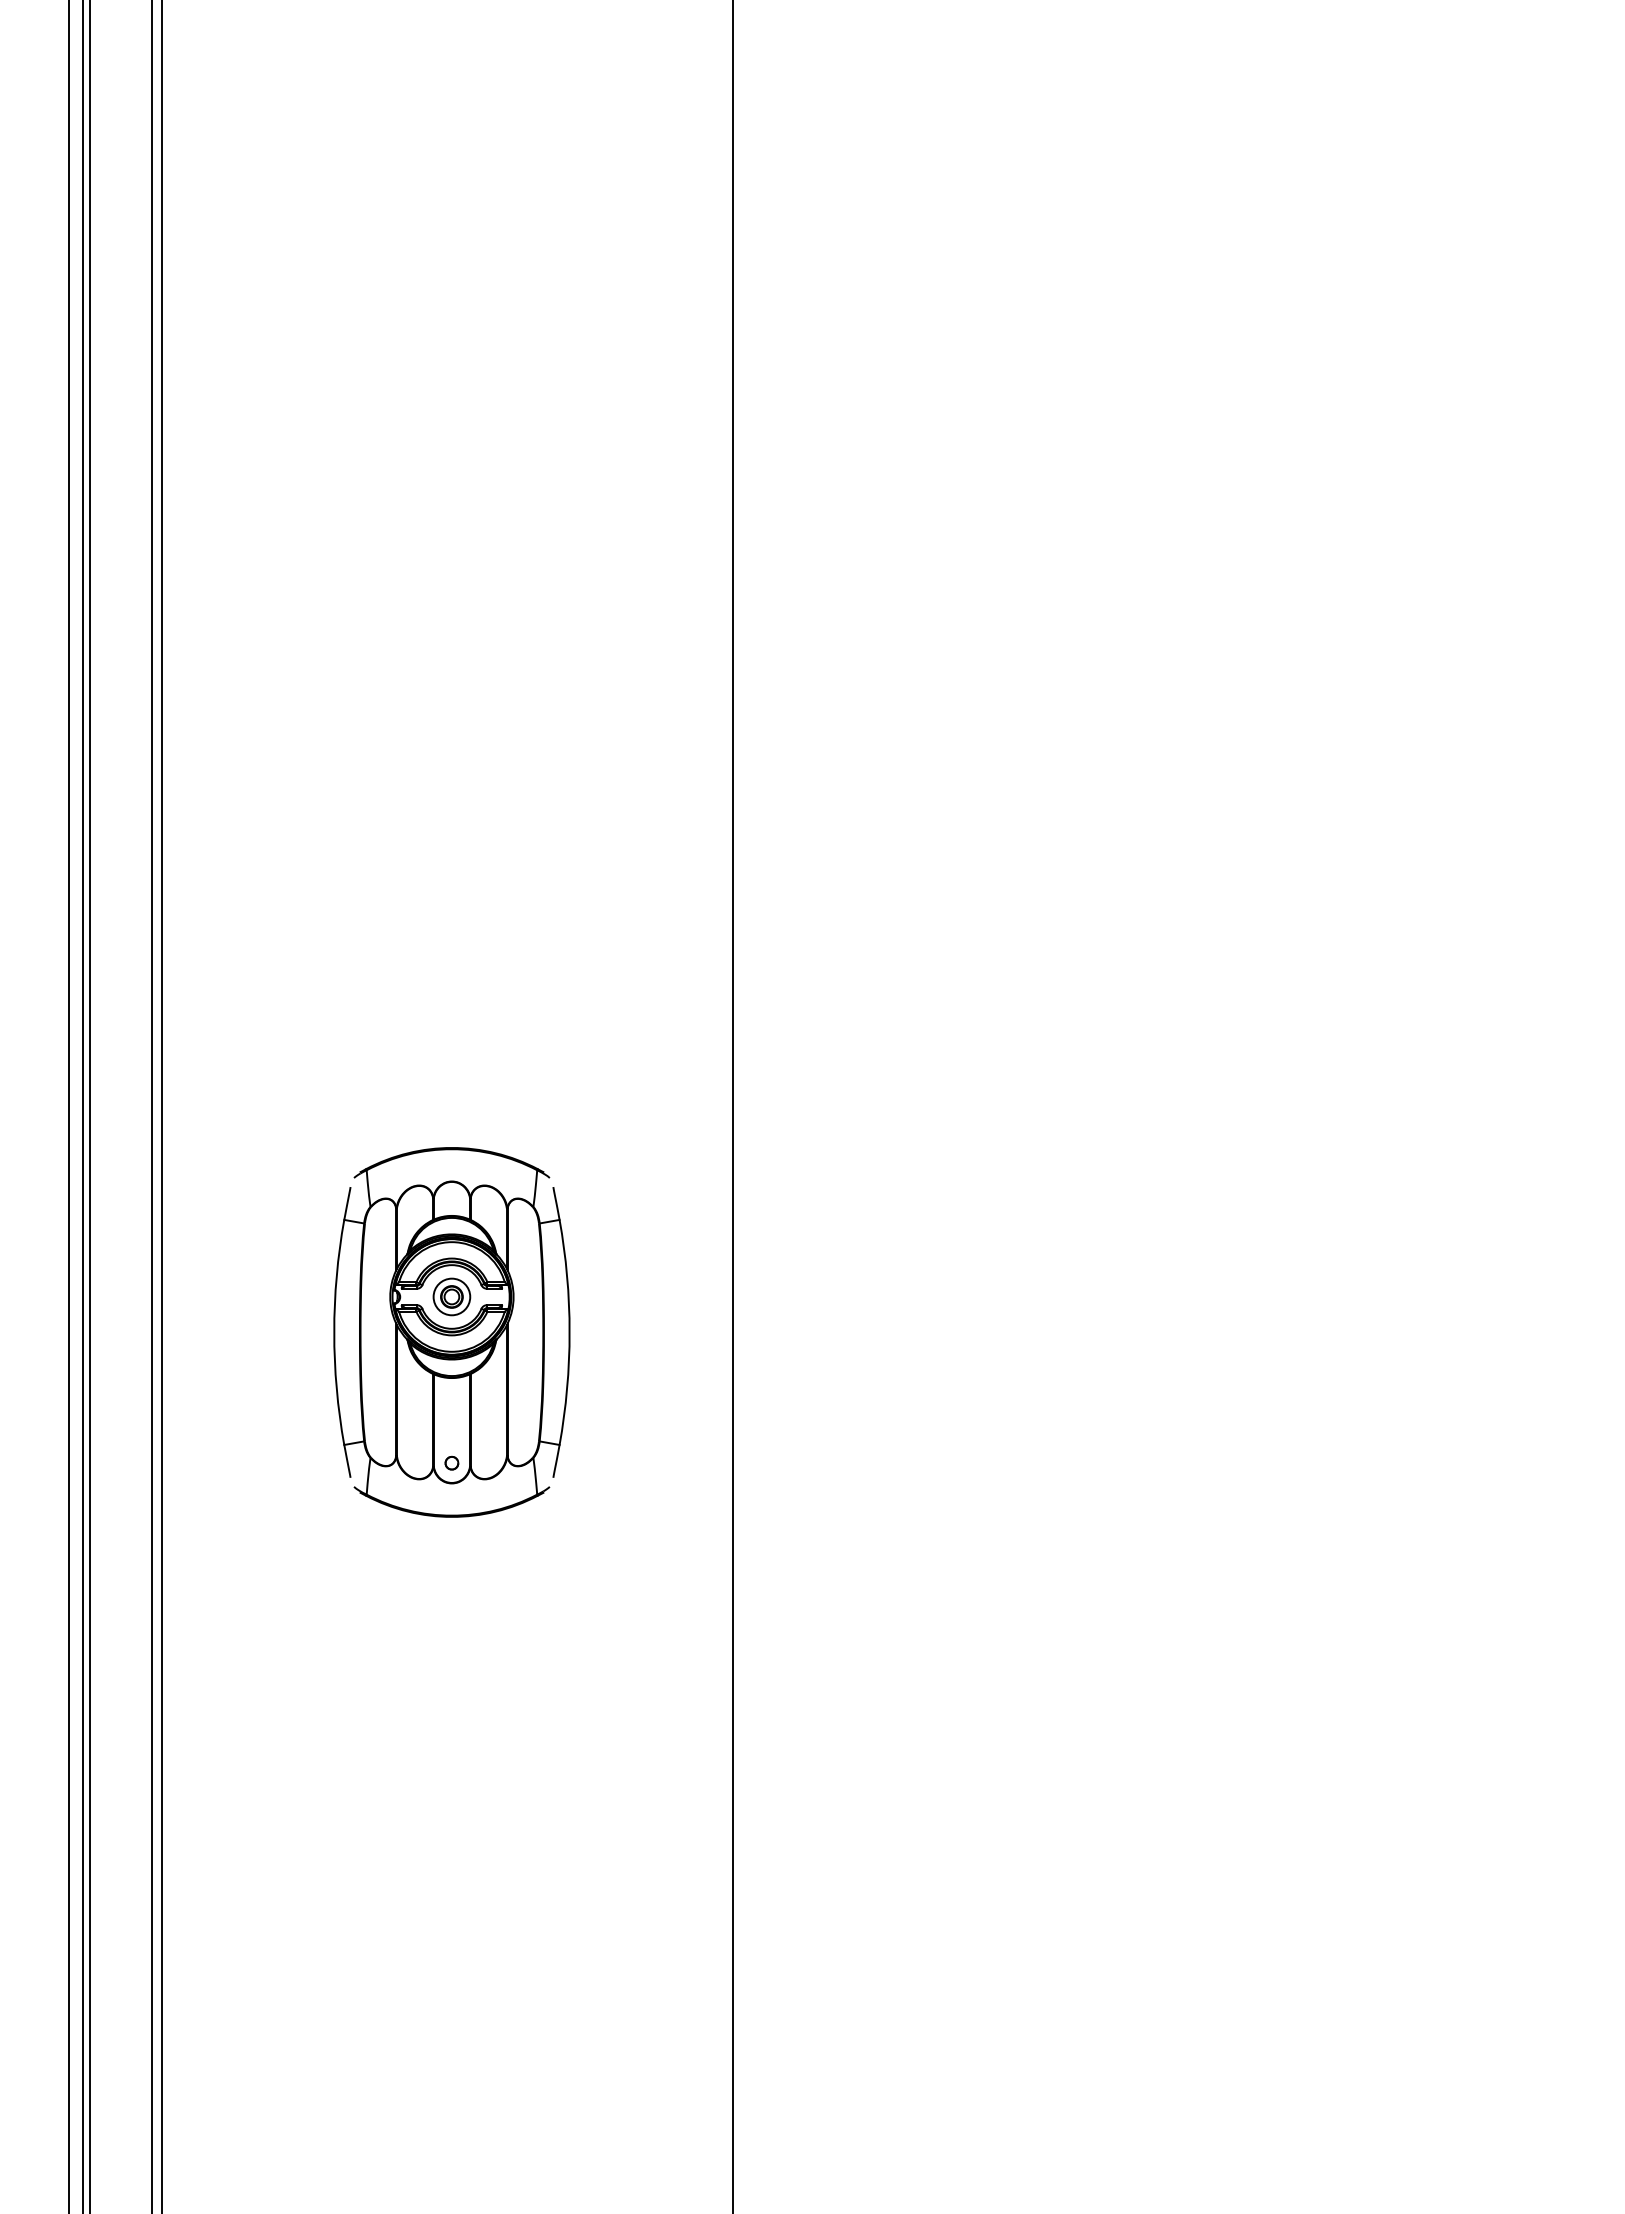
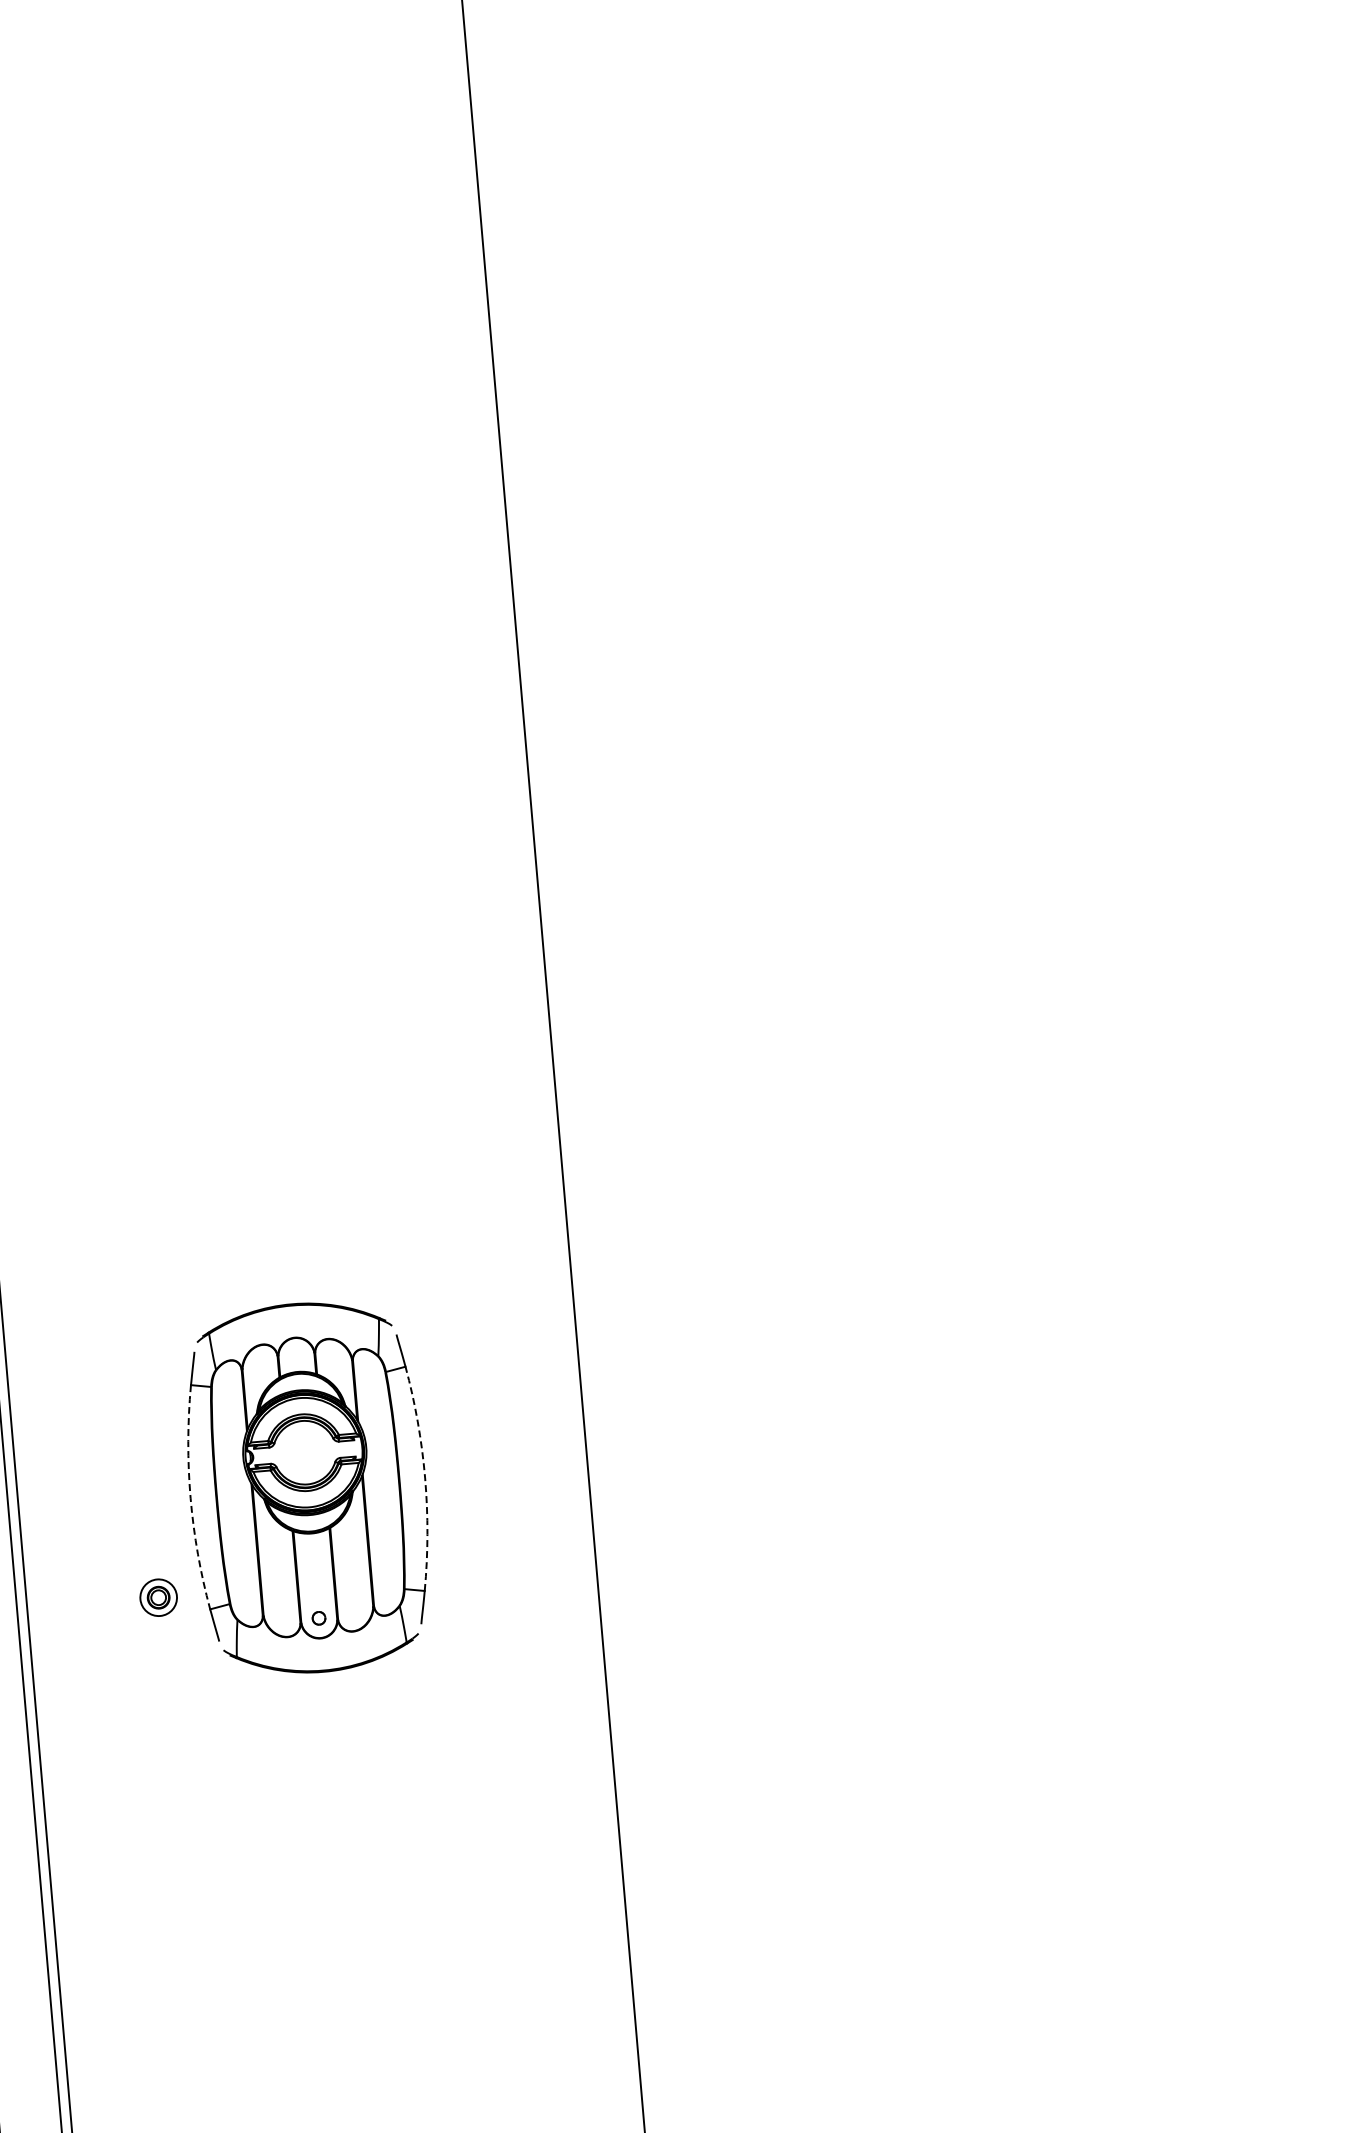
part: (451, 1296) -> (158, 1597), moved
arc: (334, 1332) -> (190, 1498), solid -> dashed
arc: (569, 1332) -> (425, 1478), solid -> dashed

